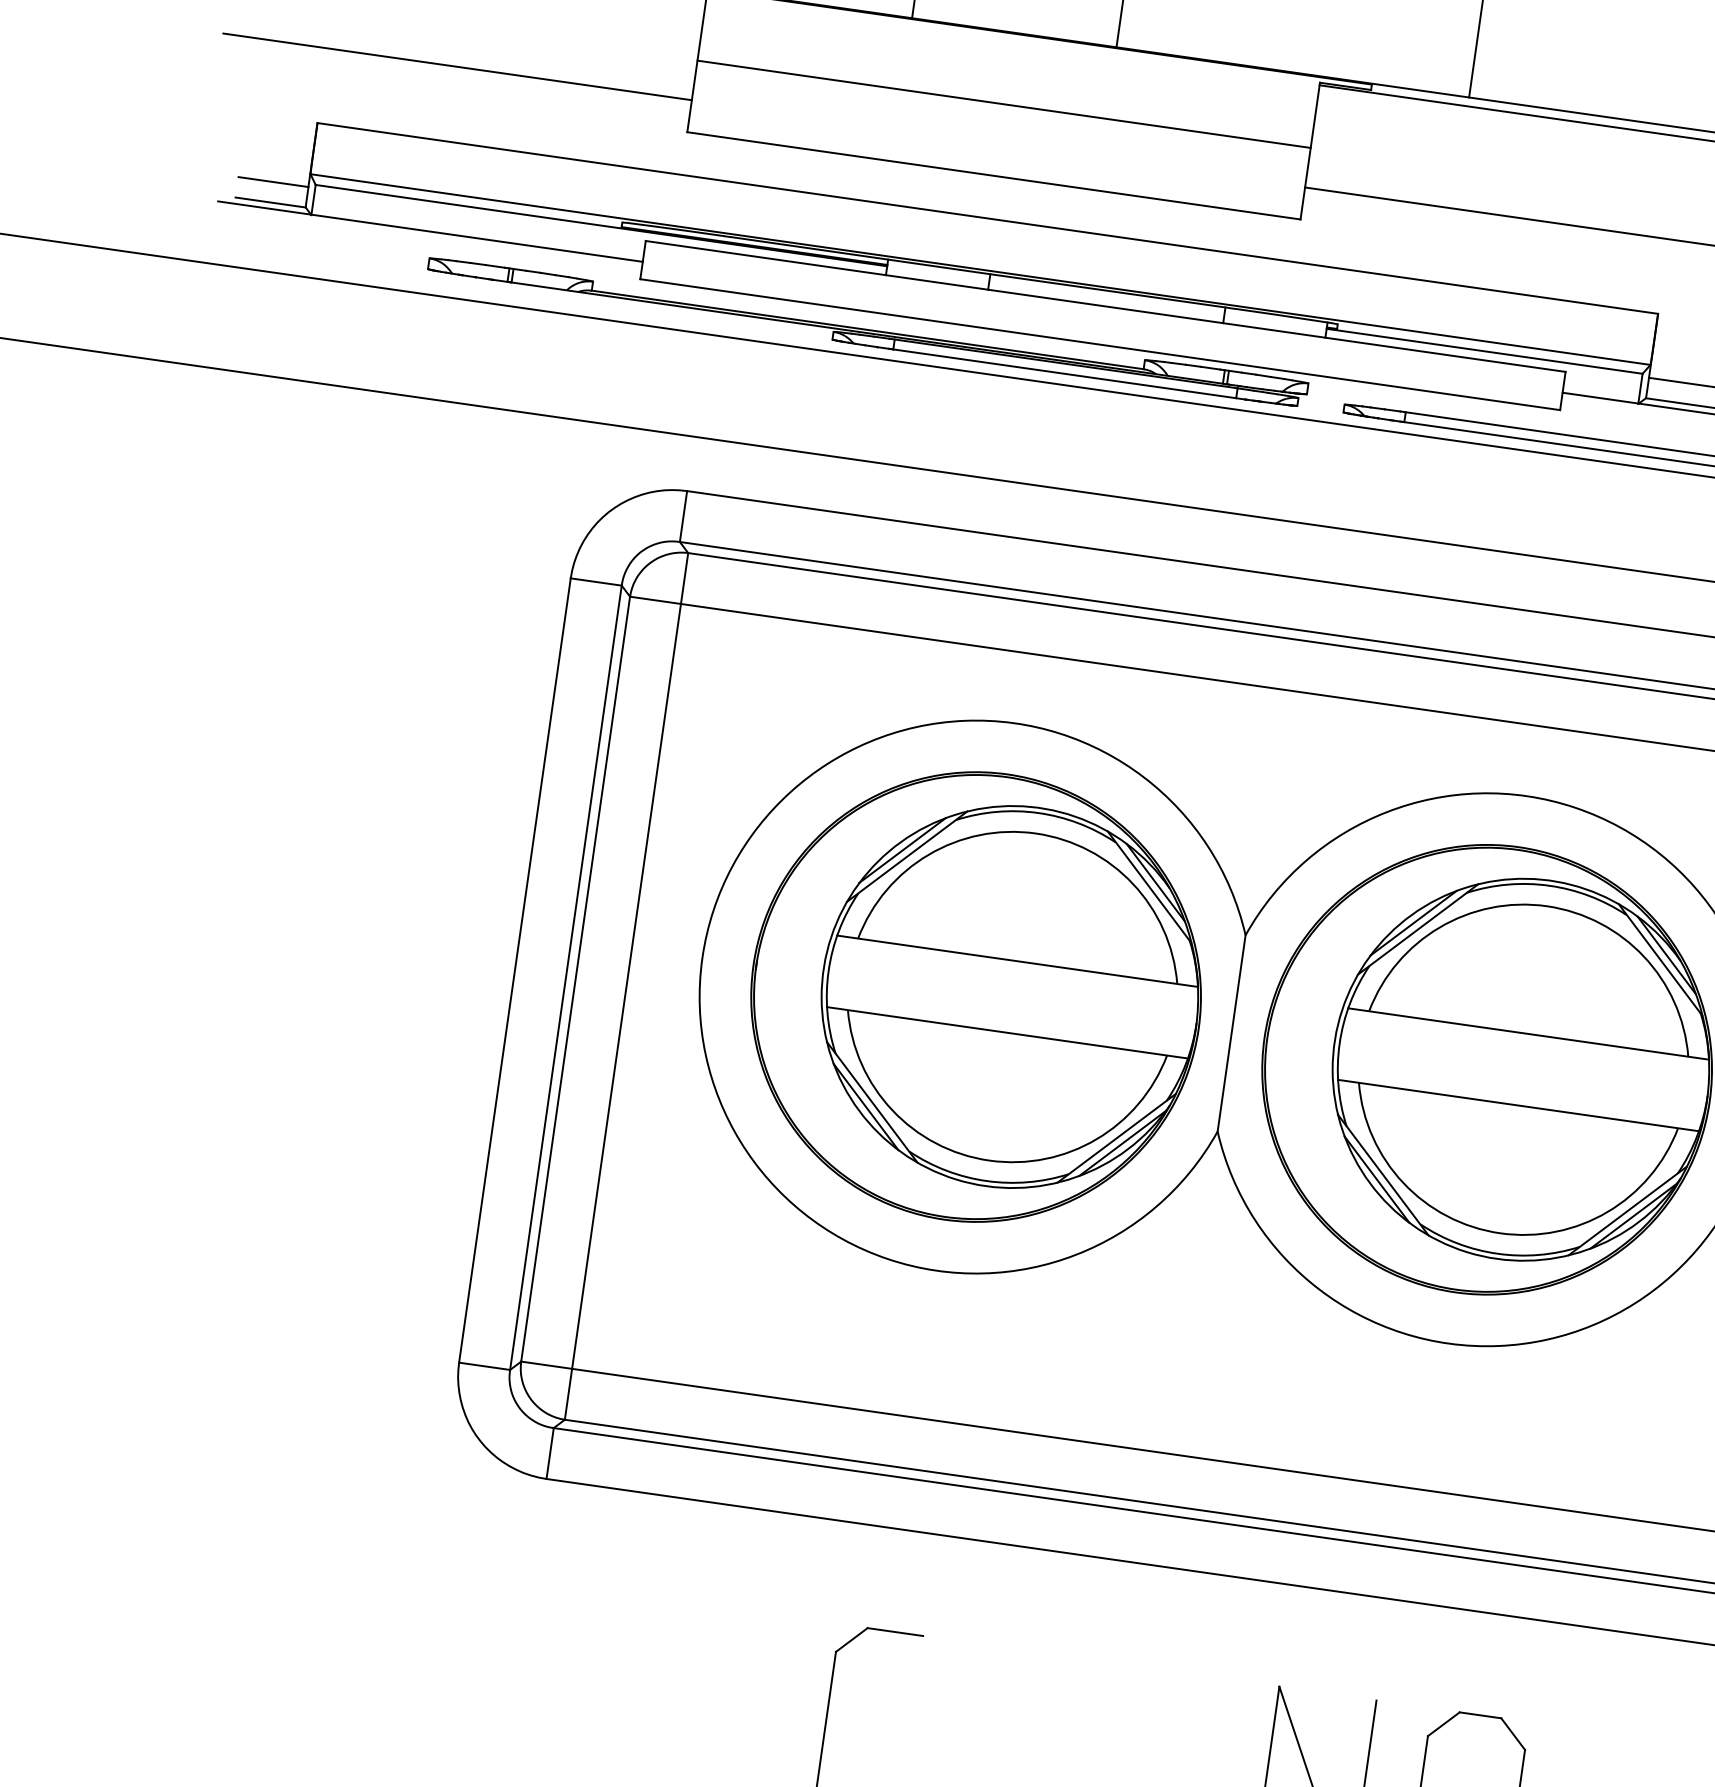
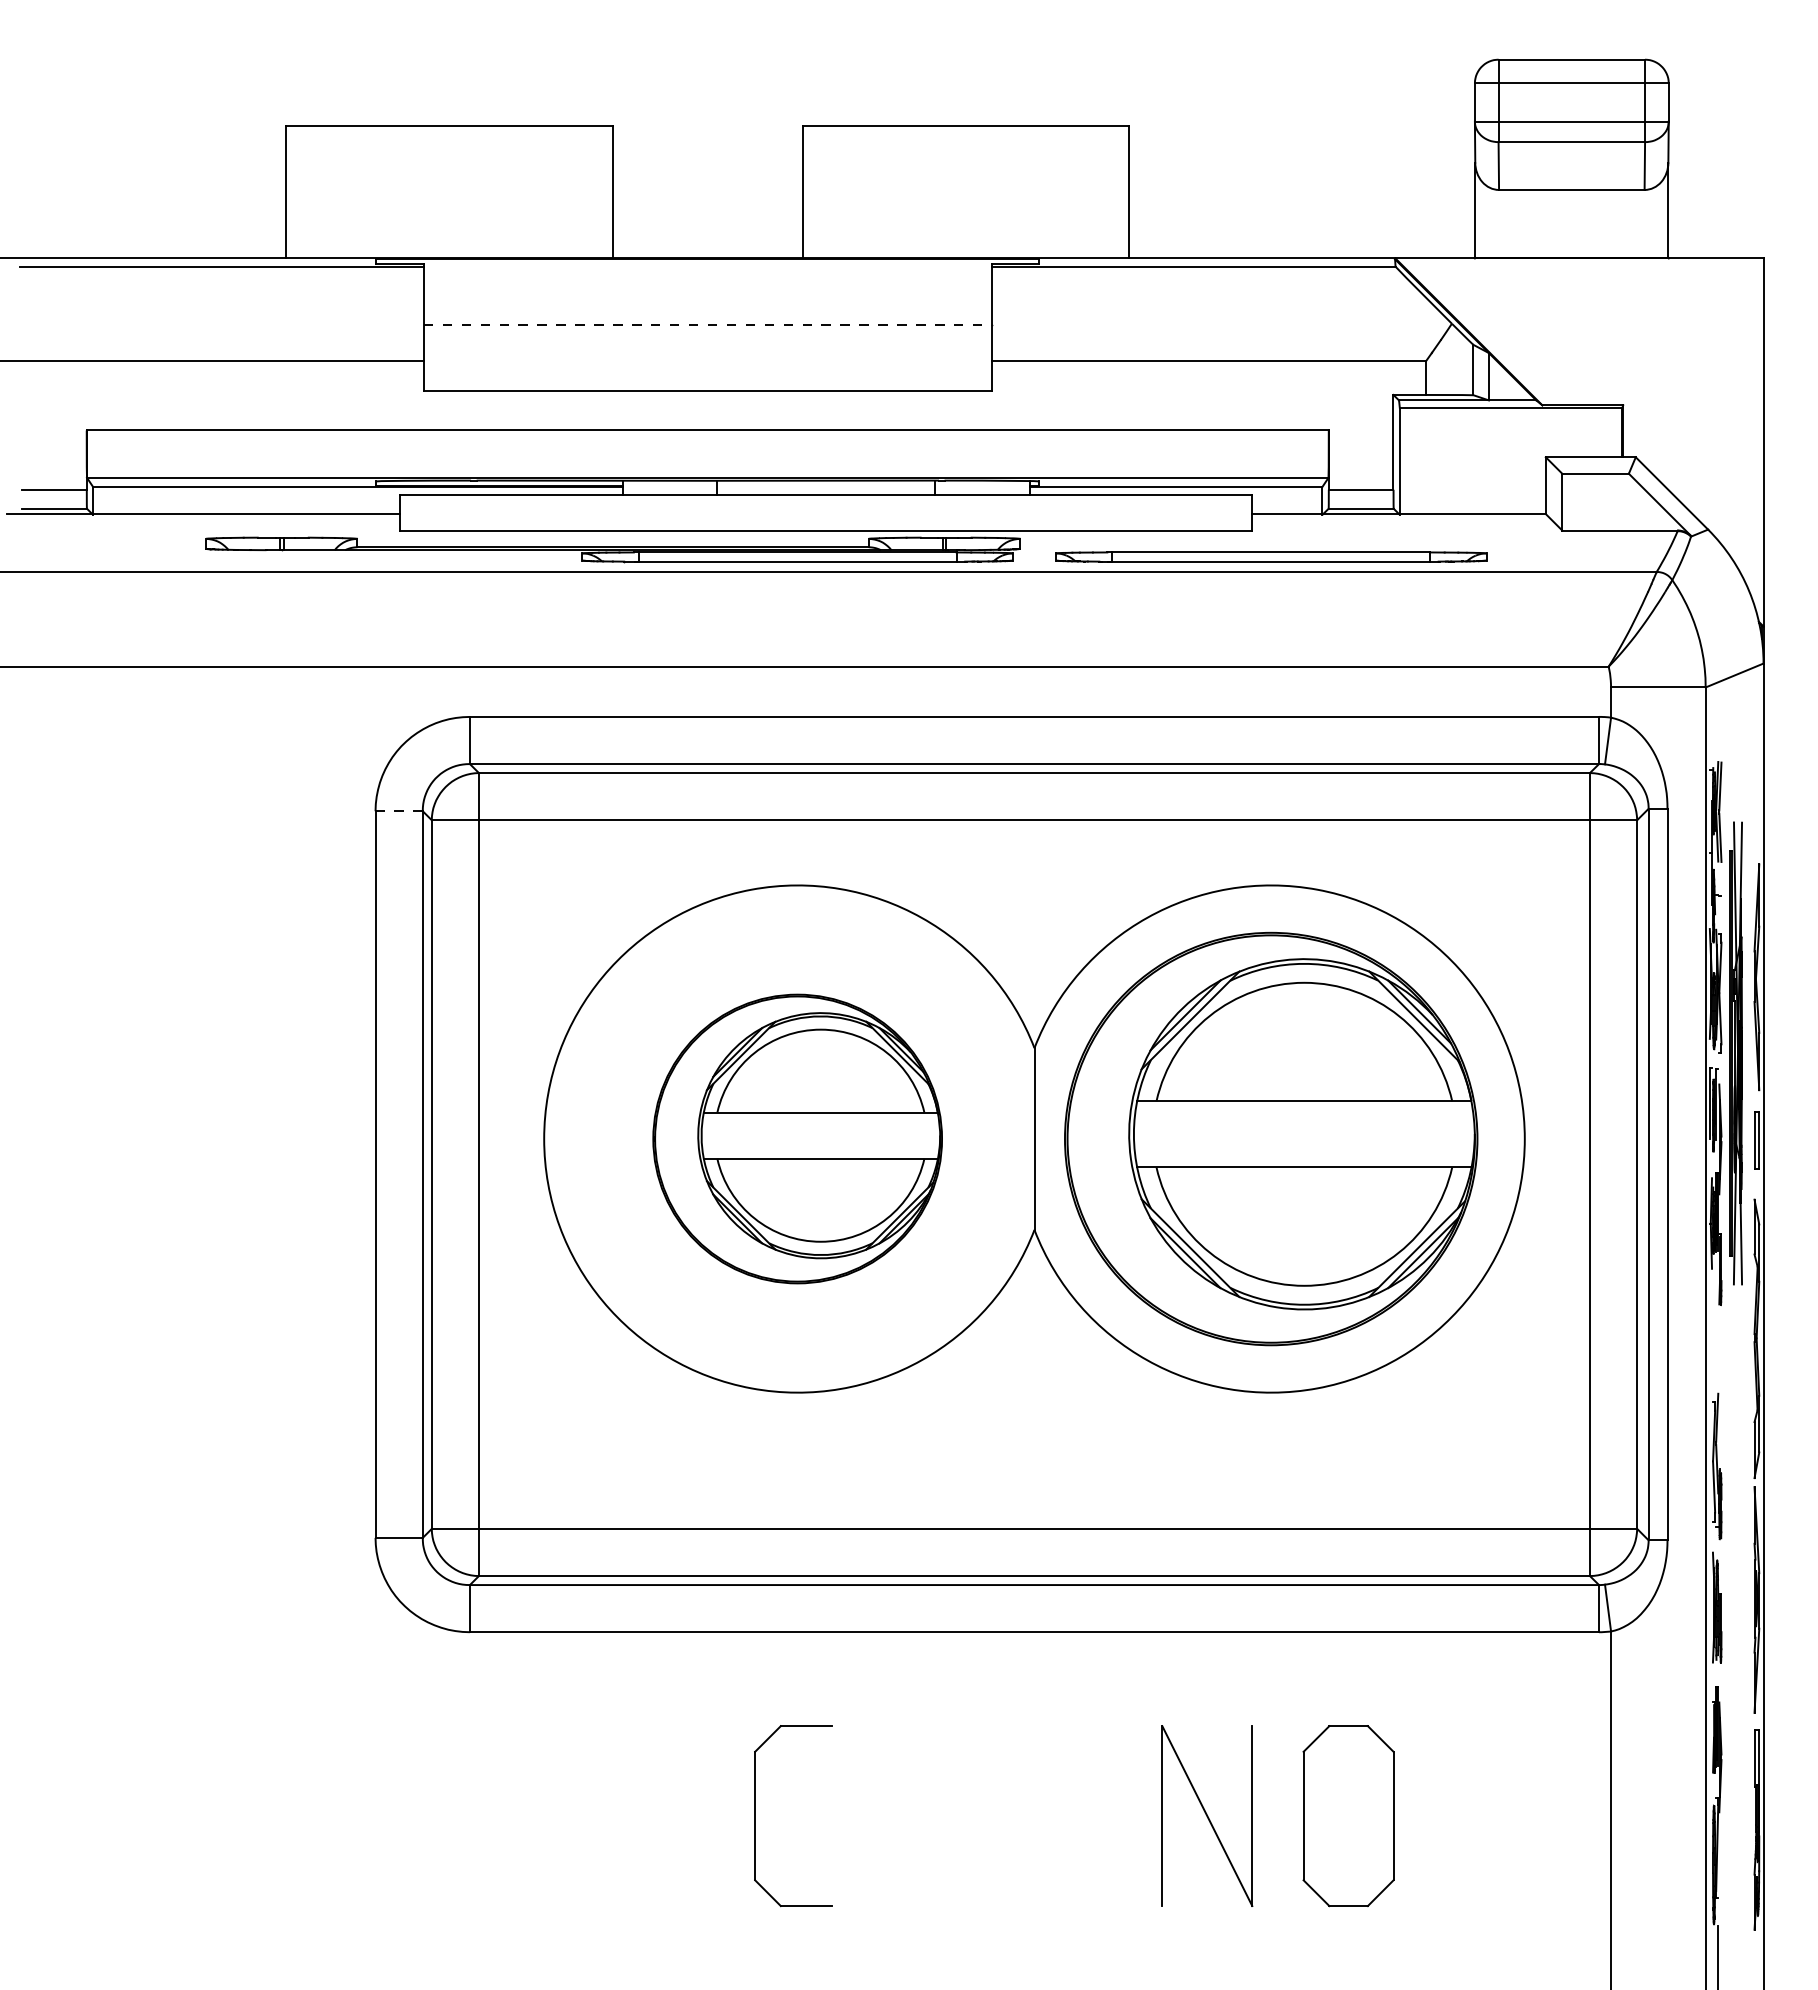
line: (1004, 104) -> (708, 324), solid -> dashed
line: (596, 582) -> (399, 811), solid -> dashed
part: (975, 996) -> (797, 1138), size x0.7

